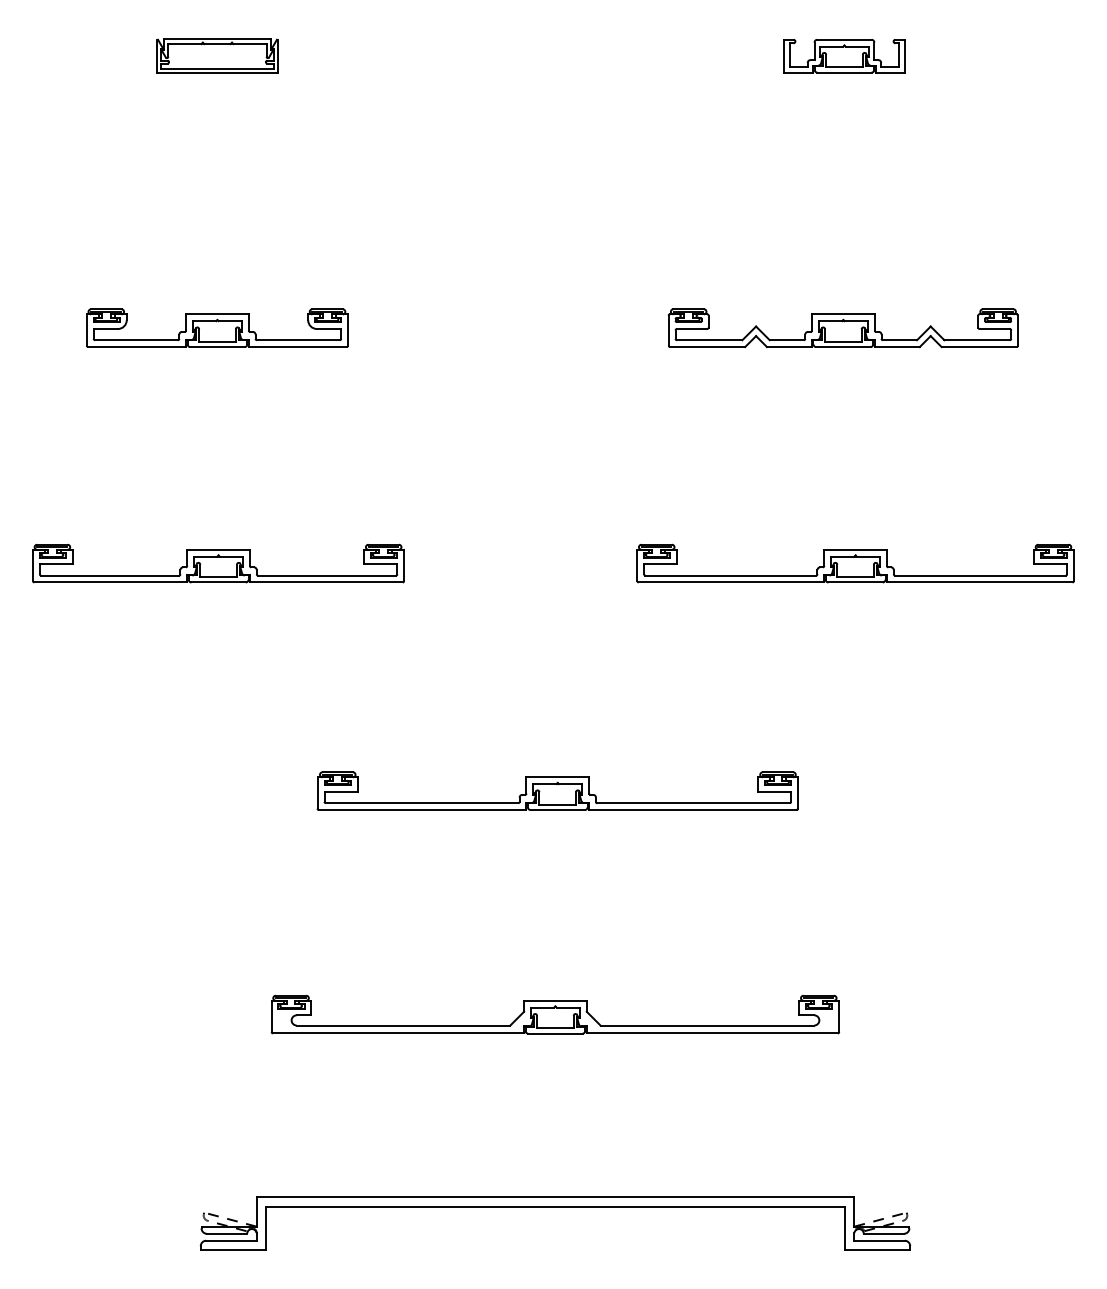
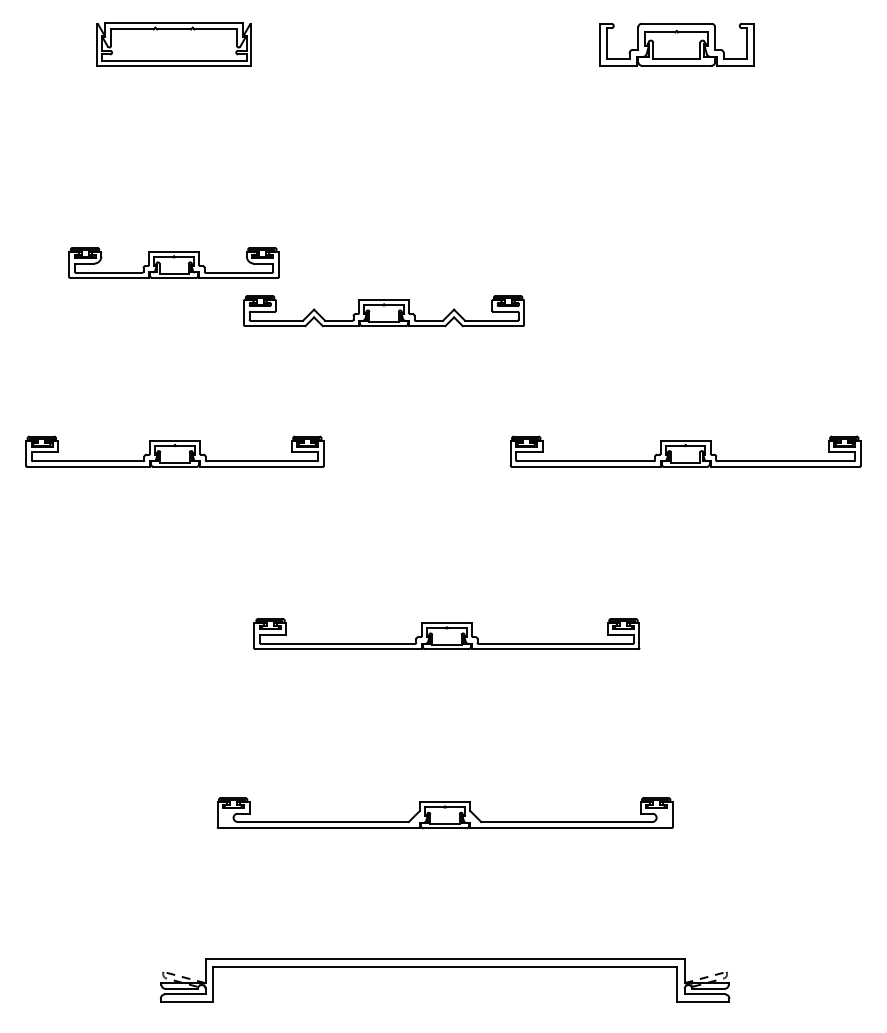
part: (217, 55) -> (174, 44), size x1.6
part: (844, 56) -> (676, 45), size x1.6
part: (842, 328) -> (383, 311), moved

